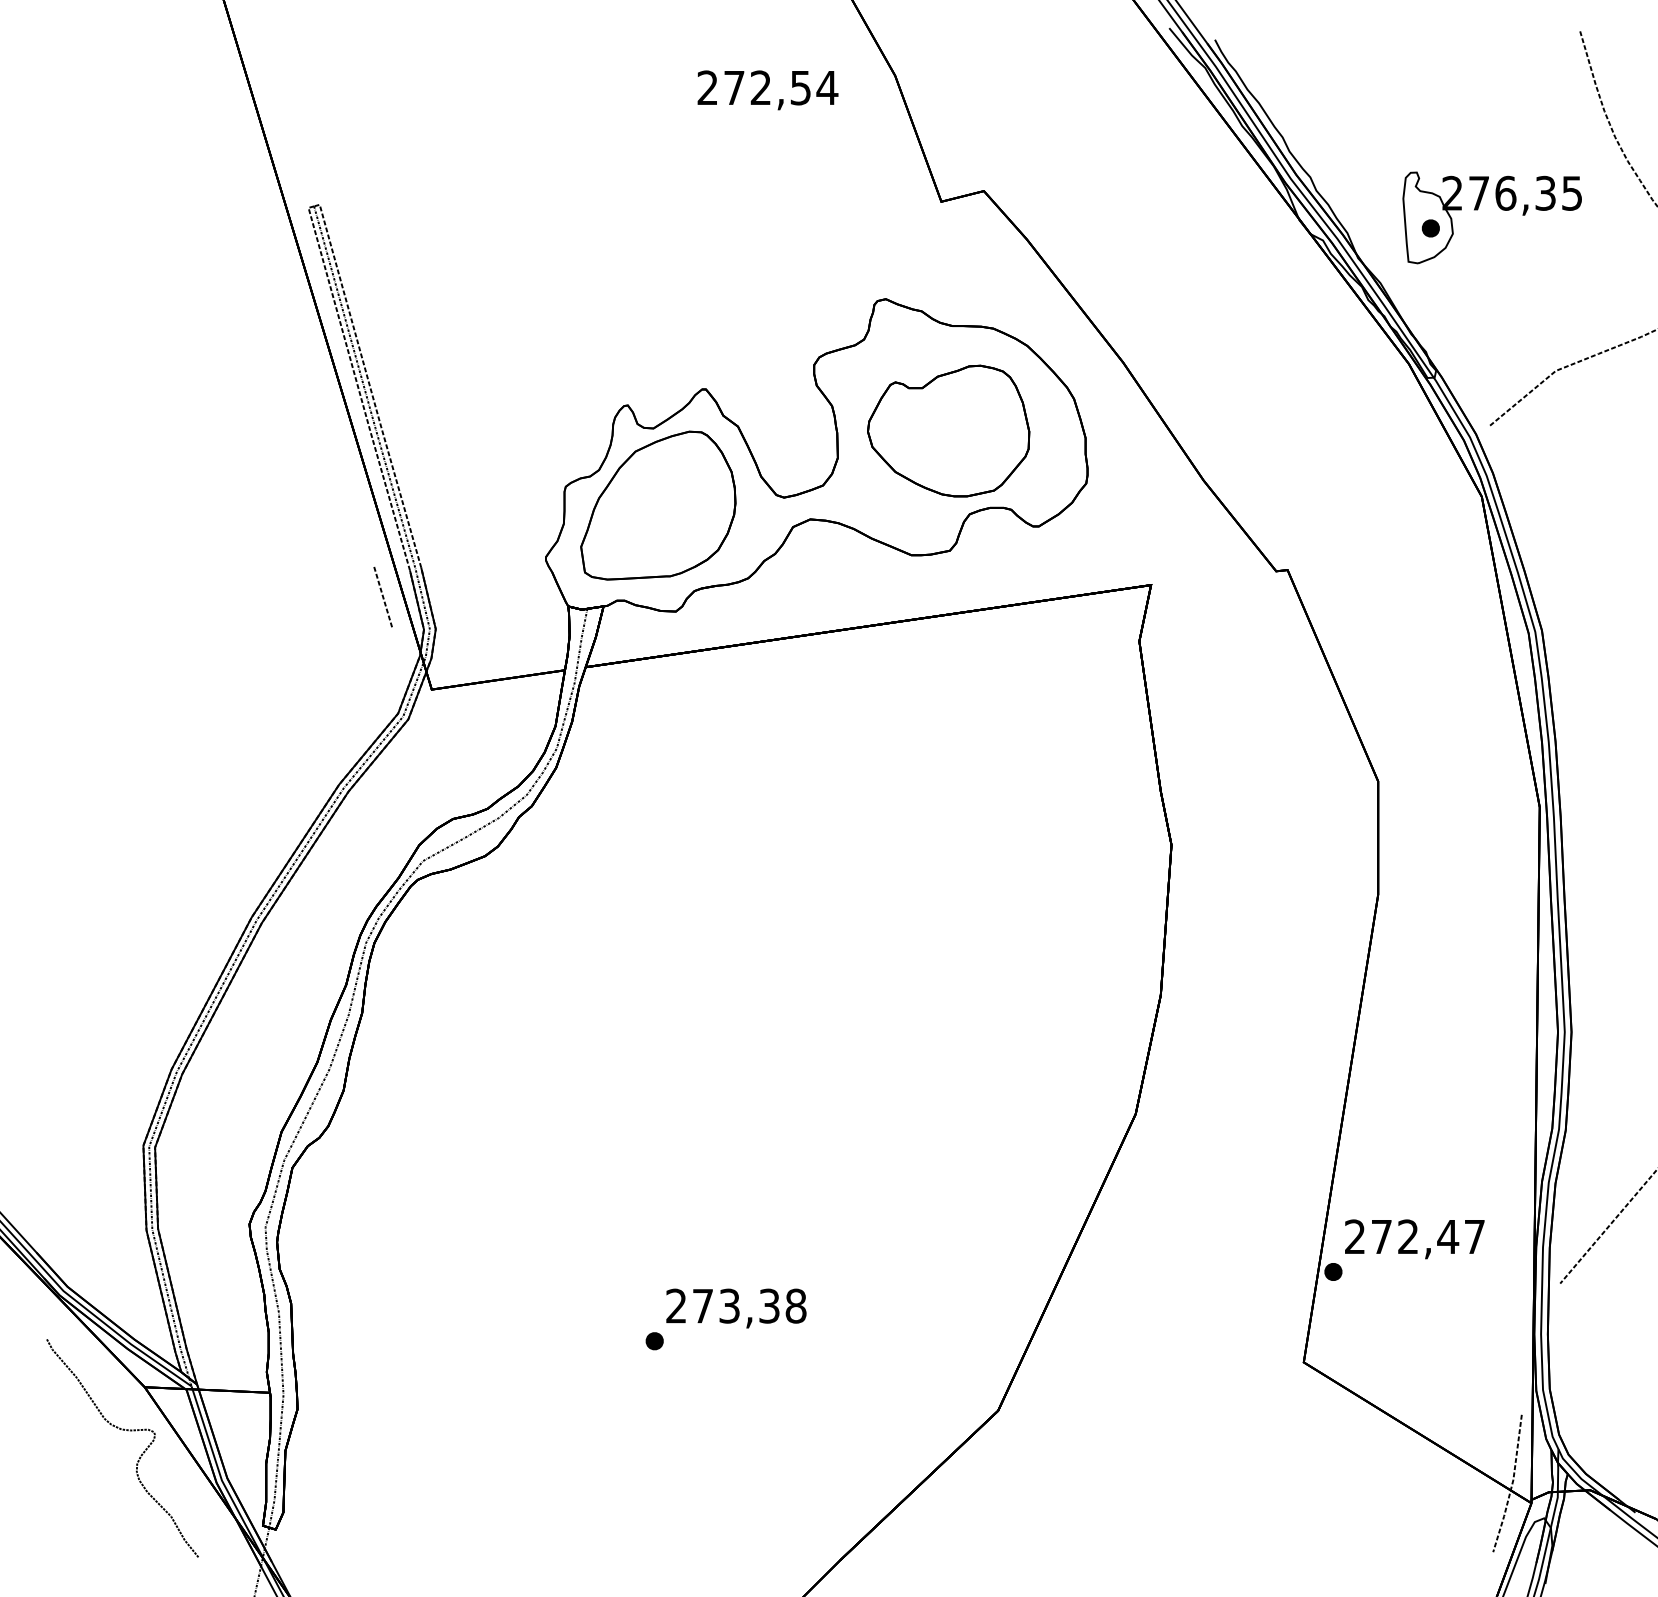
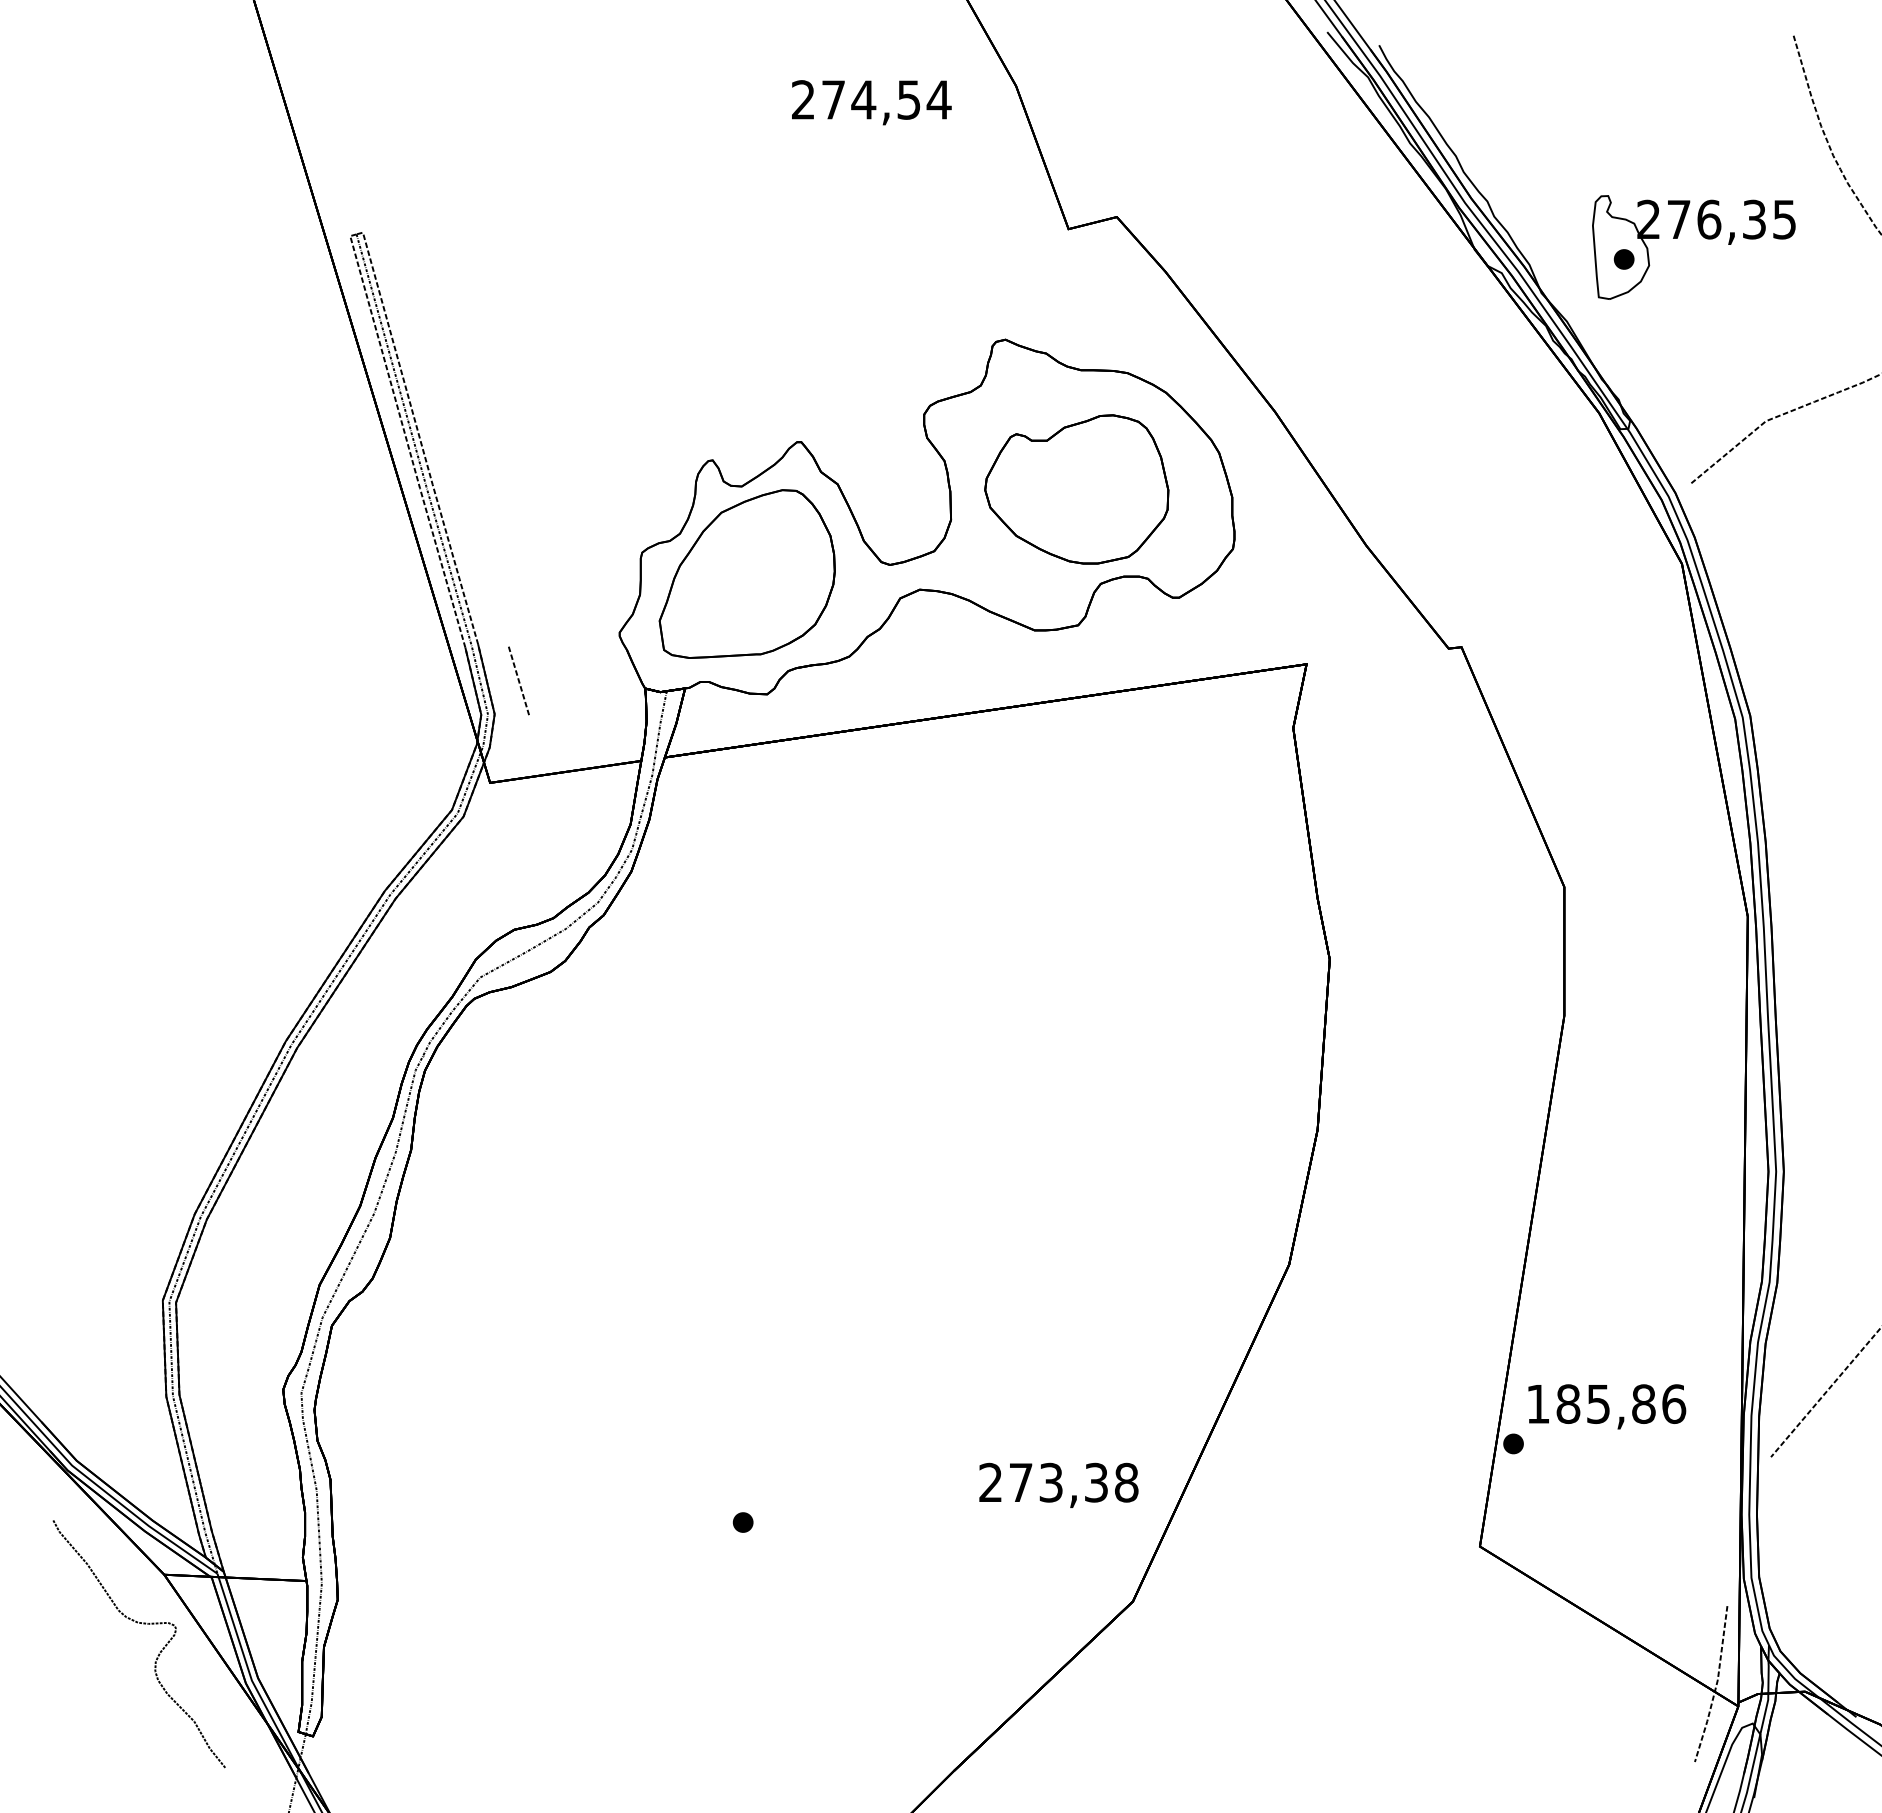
text: (760, 87) -> (863, 99), 272,54 -> 274,54
line: (382, 596) -> (518, 680), moved
text: (1415, 1237) -> (1606, 1404), 272,47 -> 185,86
text: (736, 1307) -> (1058, 1484), moved

